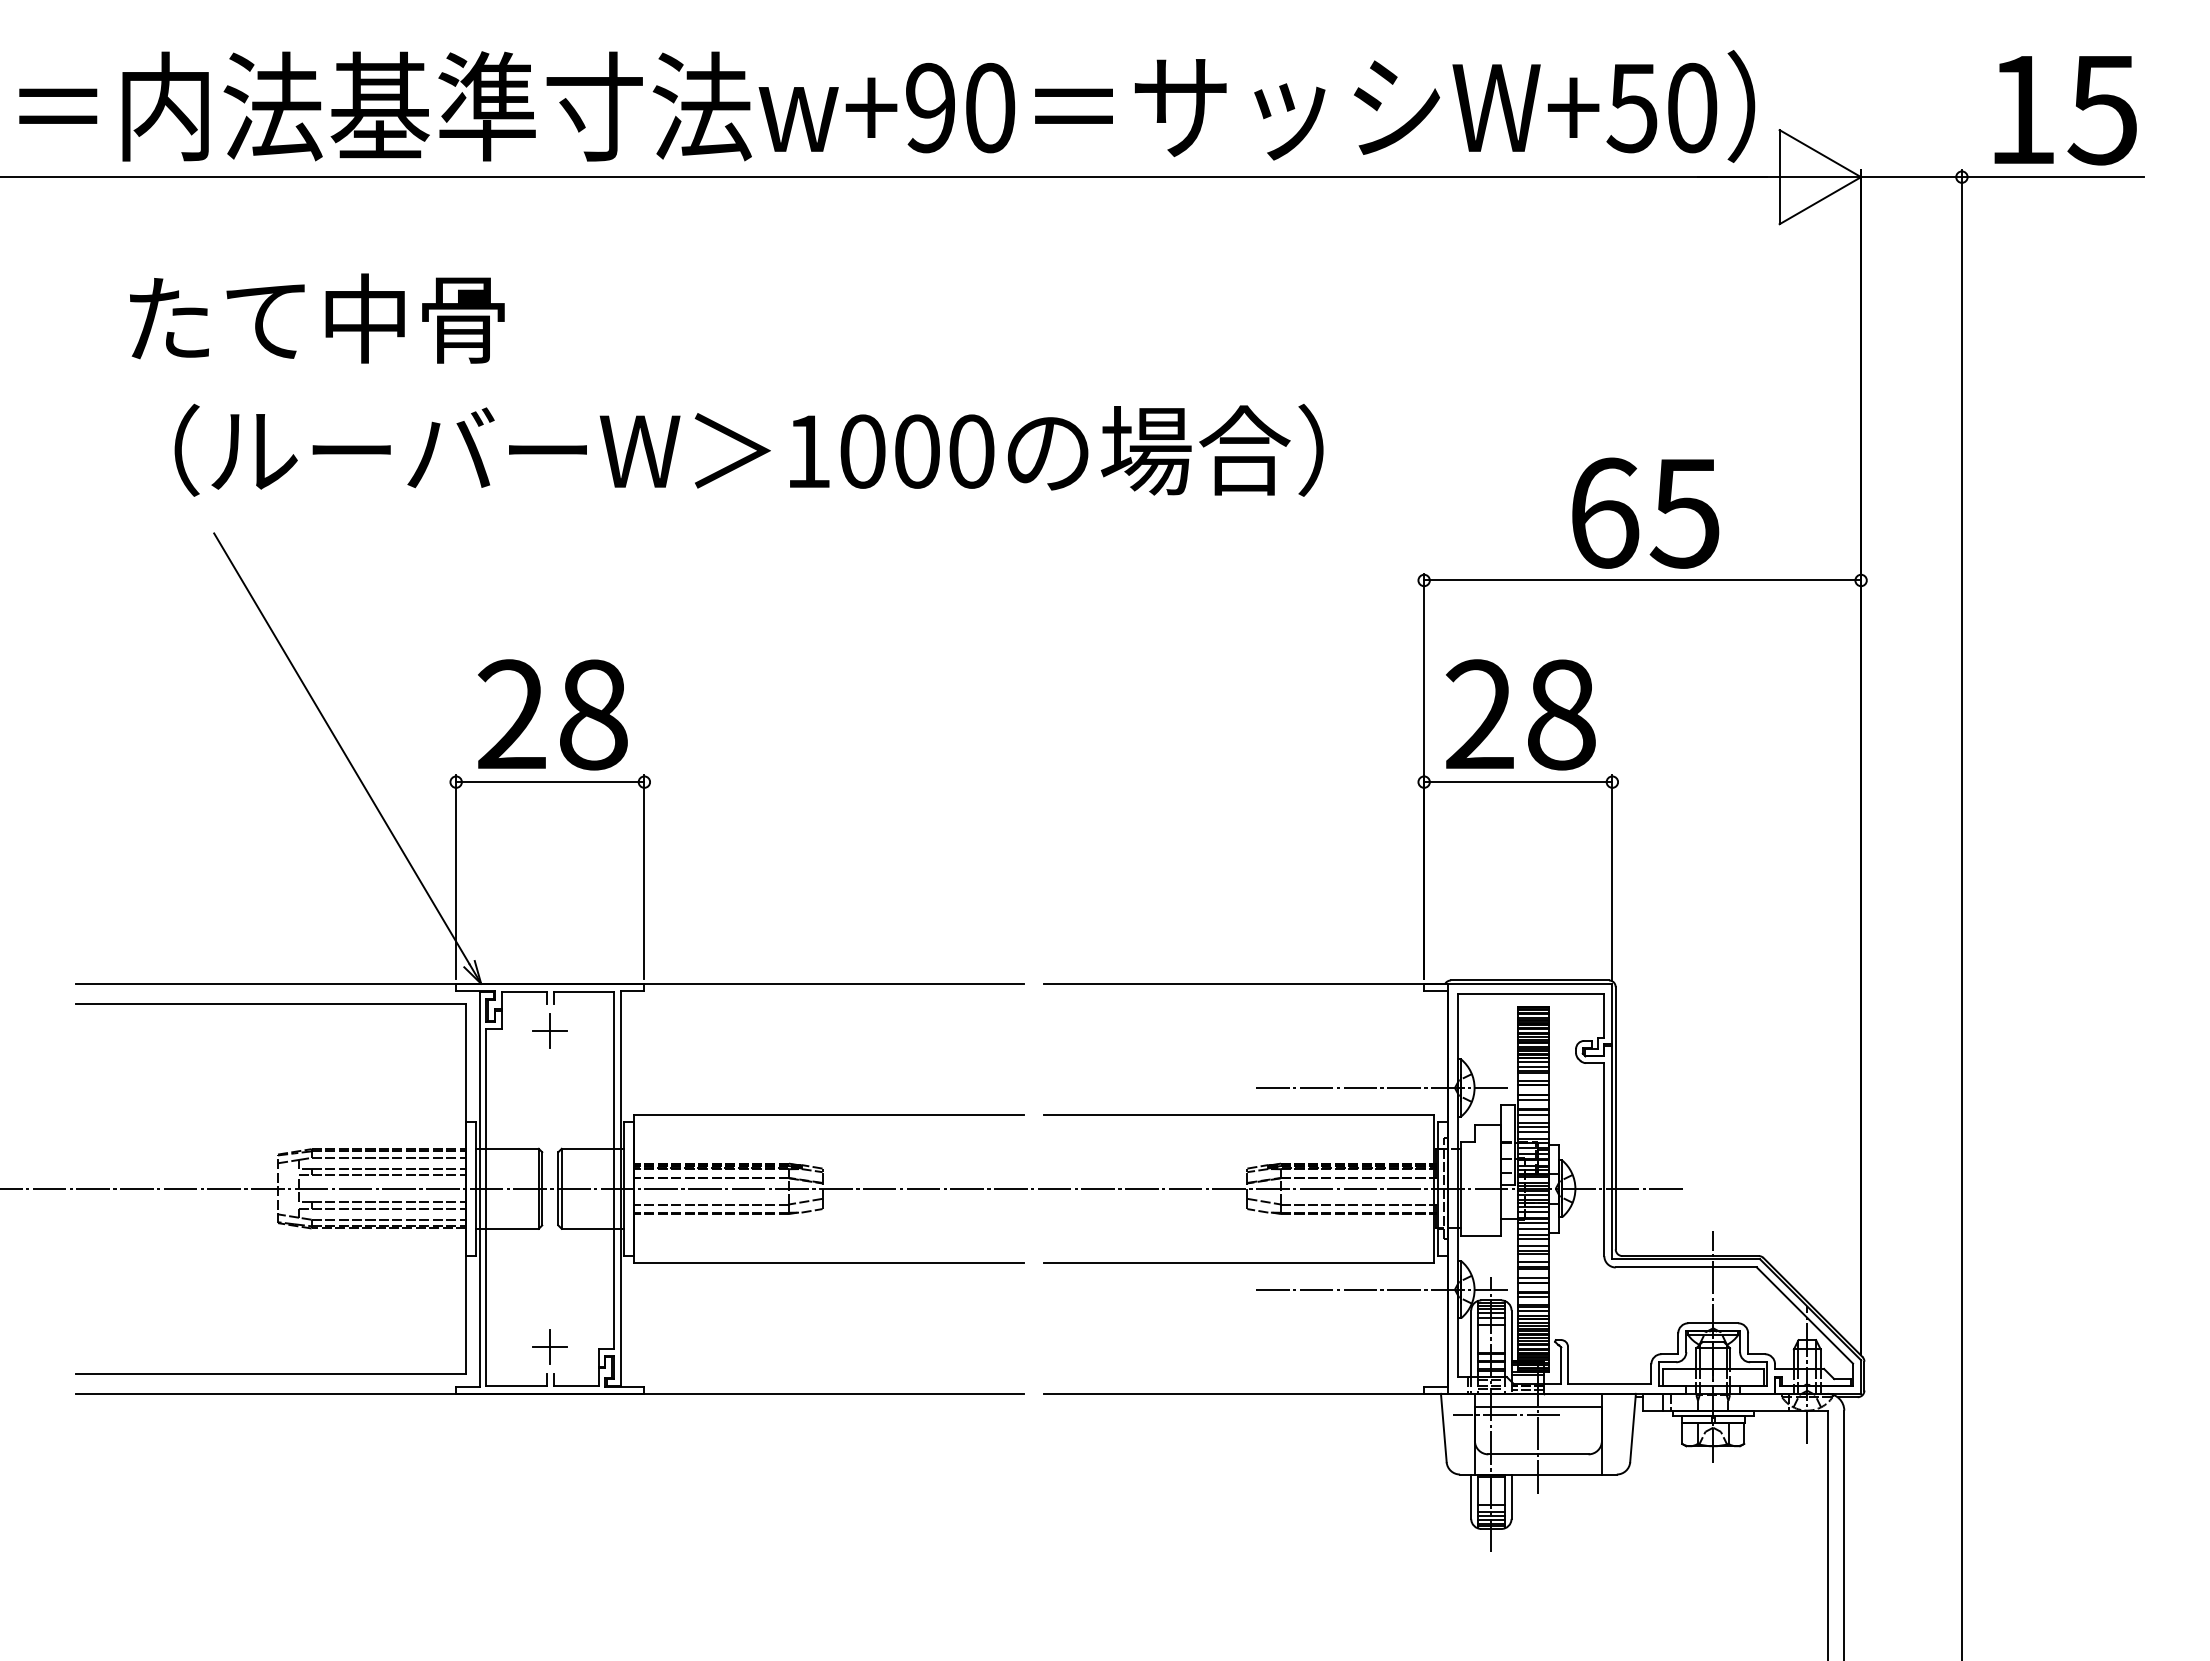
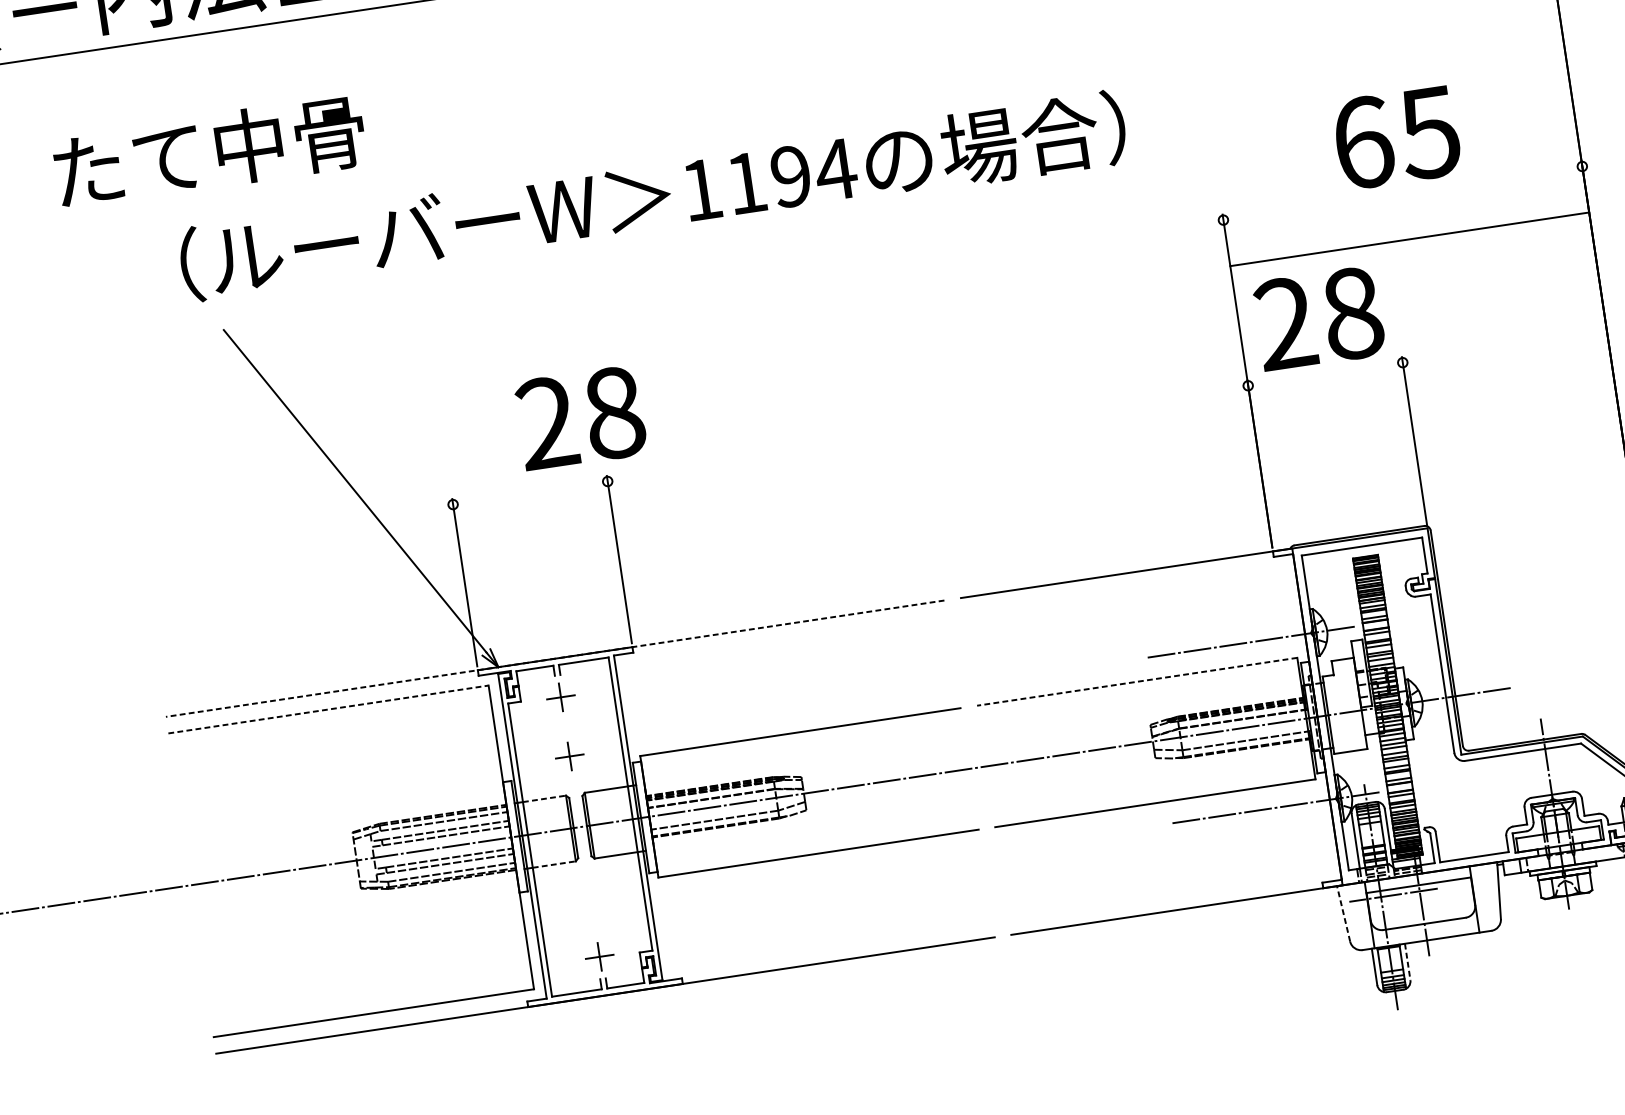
text: (317, 318) -> (210, 151), moved
text: (918, 451) -> (792, 176), 1000 -> 1194
line: (1642, 580) -> (1409, 239), moved
text: (552, 714) -> (580, 417), moved
line: (550, 782) -> (530, 493), removed
line: (1518, 782) -> (1325, 374), removed
line: (550, 983) -> (555, 658), solid -> dashed
line: (271, 1003) -> (328, 709), solid -> dashed
part: (549, 1102) -> (569, 756), added
line: (1239, 1114) -> (1137, 681), solid -> dashed
line: (513, 1148) -> (545, 798), solid -> dashed
line: (513, 1228) -> (554, 864), solid -> dashed
line: (1443, 1427) -> (1343, 913), solid -> dashed
line: (1511, 1497) -> (1407, 962), solid -> dashed

